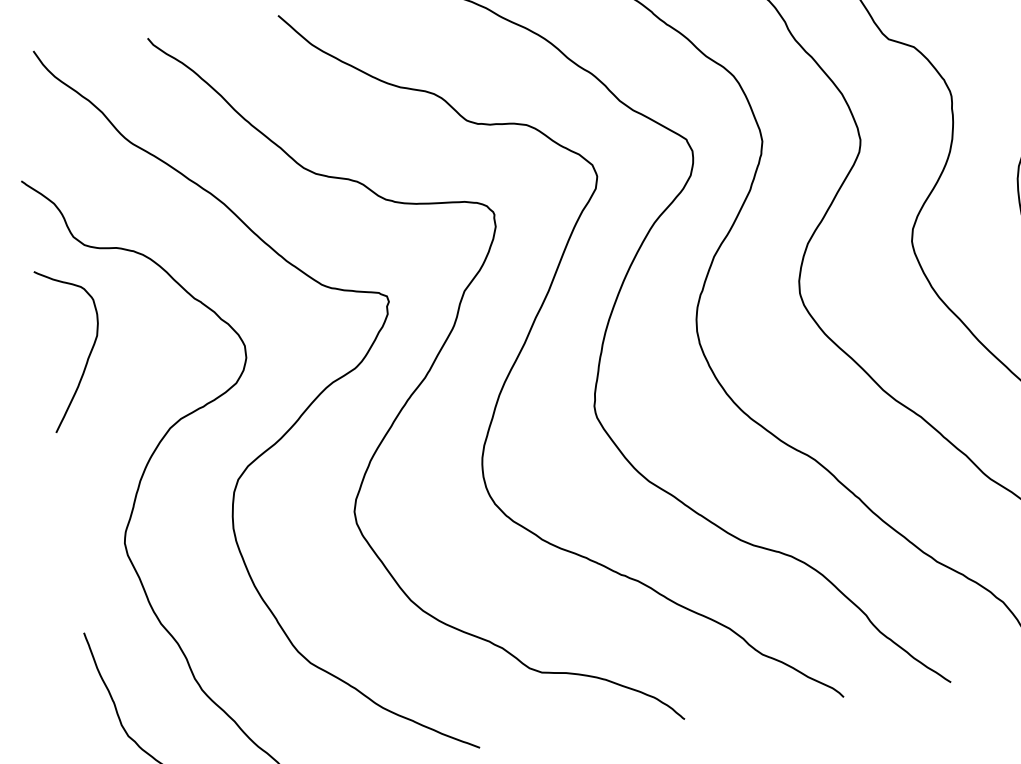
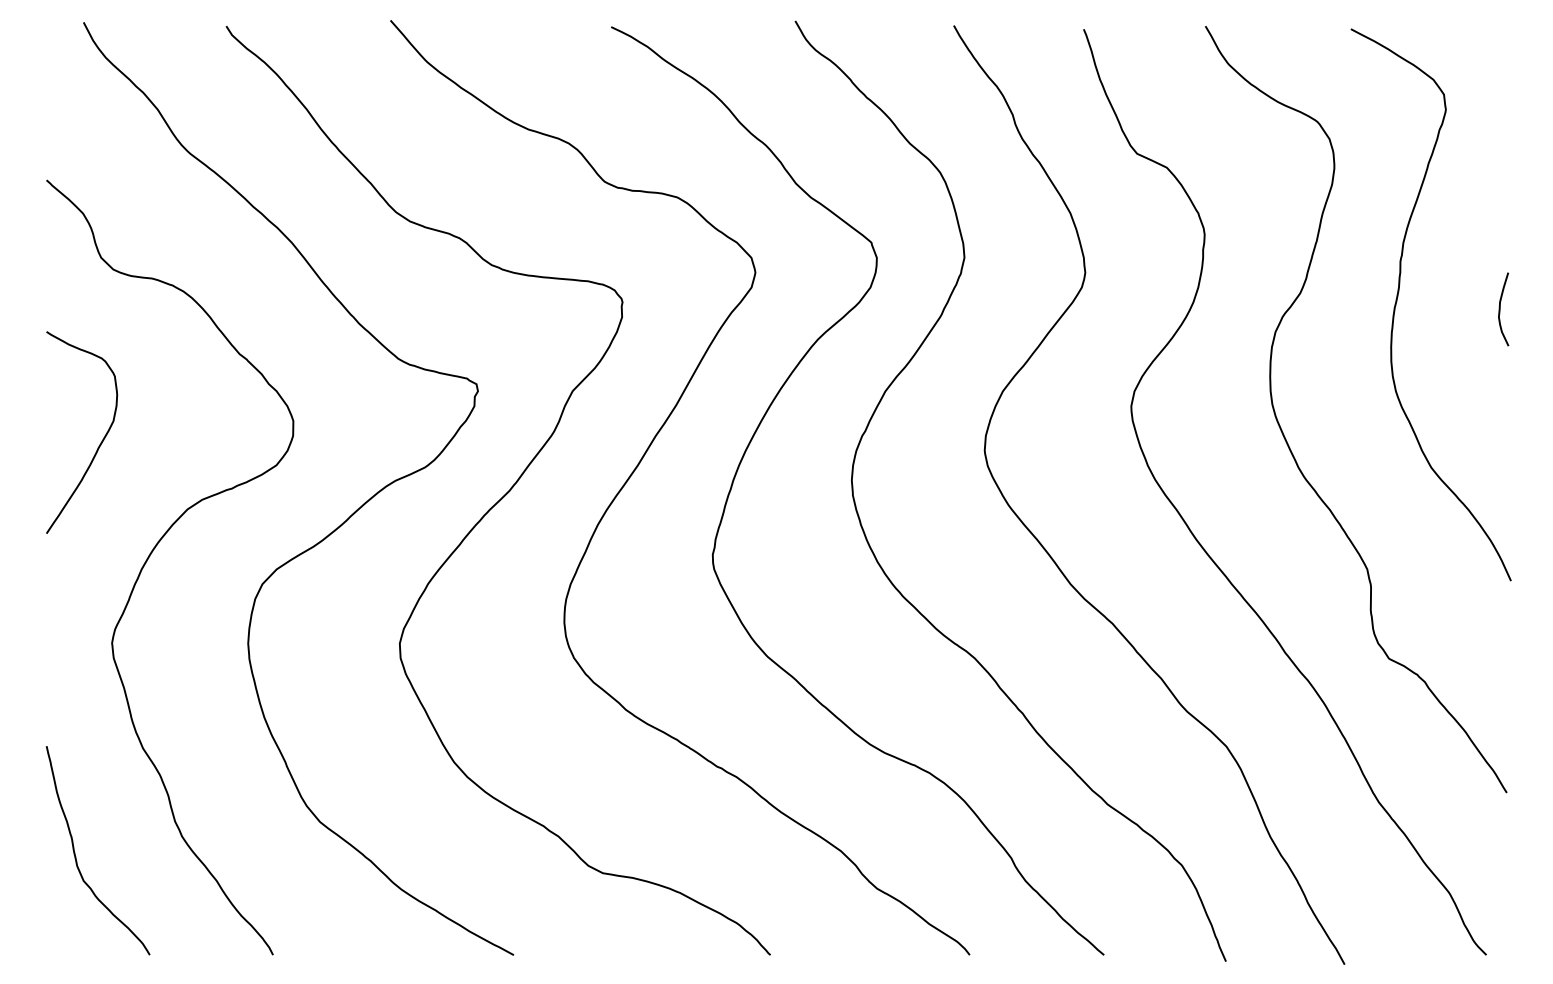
curve: (89, 354) -> (100, 442), moved

